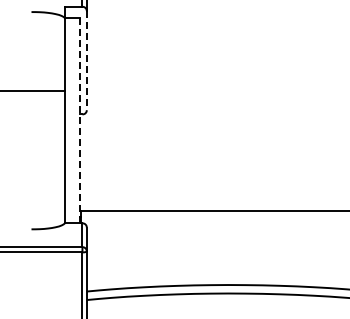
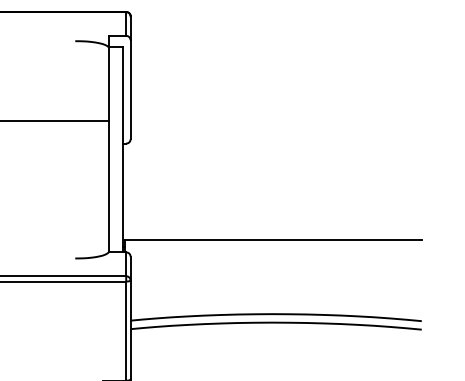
line: (86, 60) -> (130, 89), dashed -> solid
line: (79, 120) -> (123, 149), dashed -> solid

